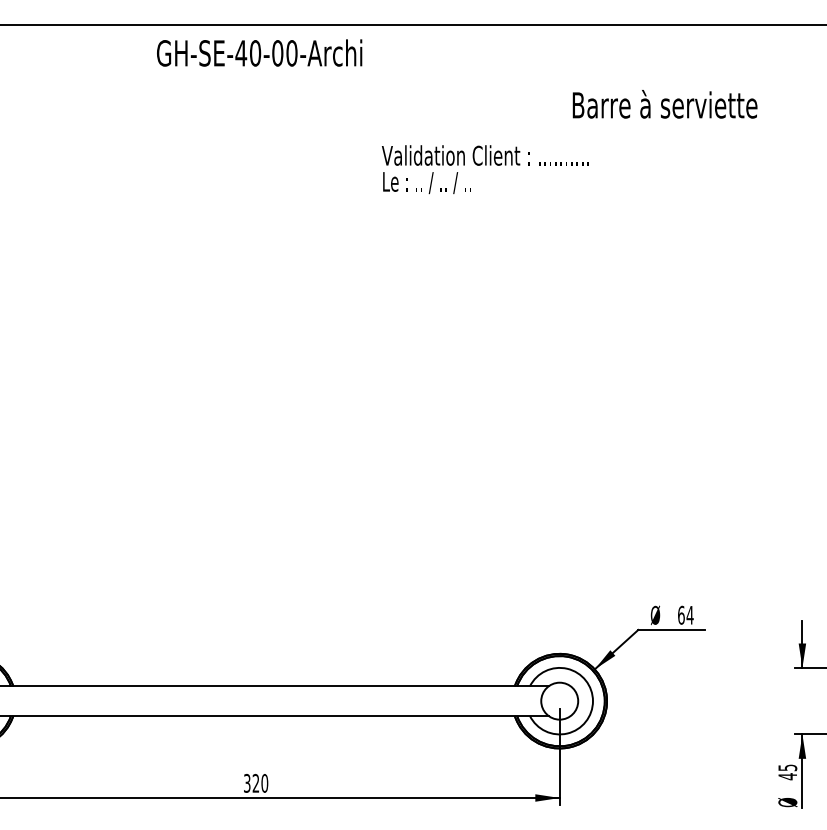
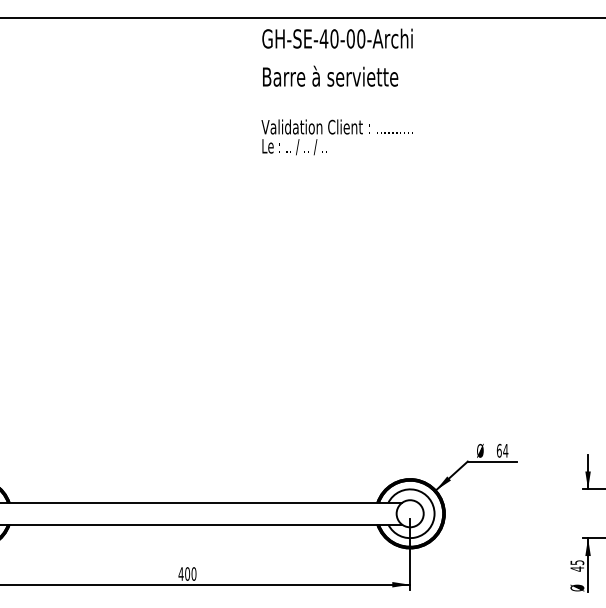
text: (259, 52) -> (337, 38), moved
text: (664, 104) -> (330, 76), moved
text: (485, 169) -> (337, 137), moved
text: (251, 783) -> (184, 574), 320 -> 400

